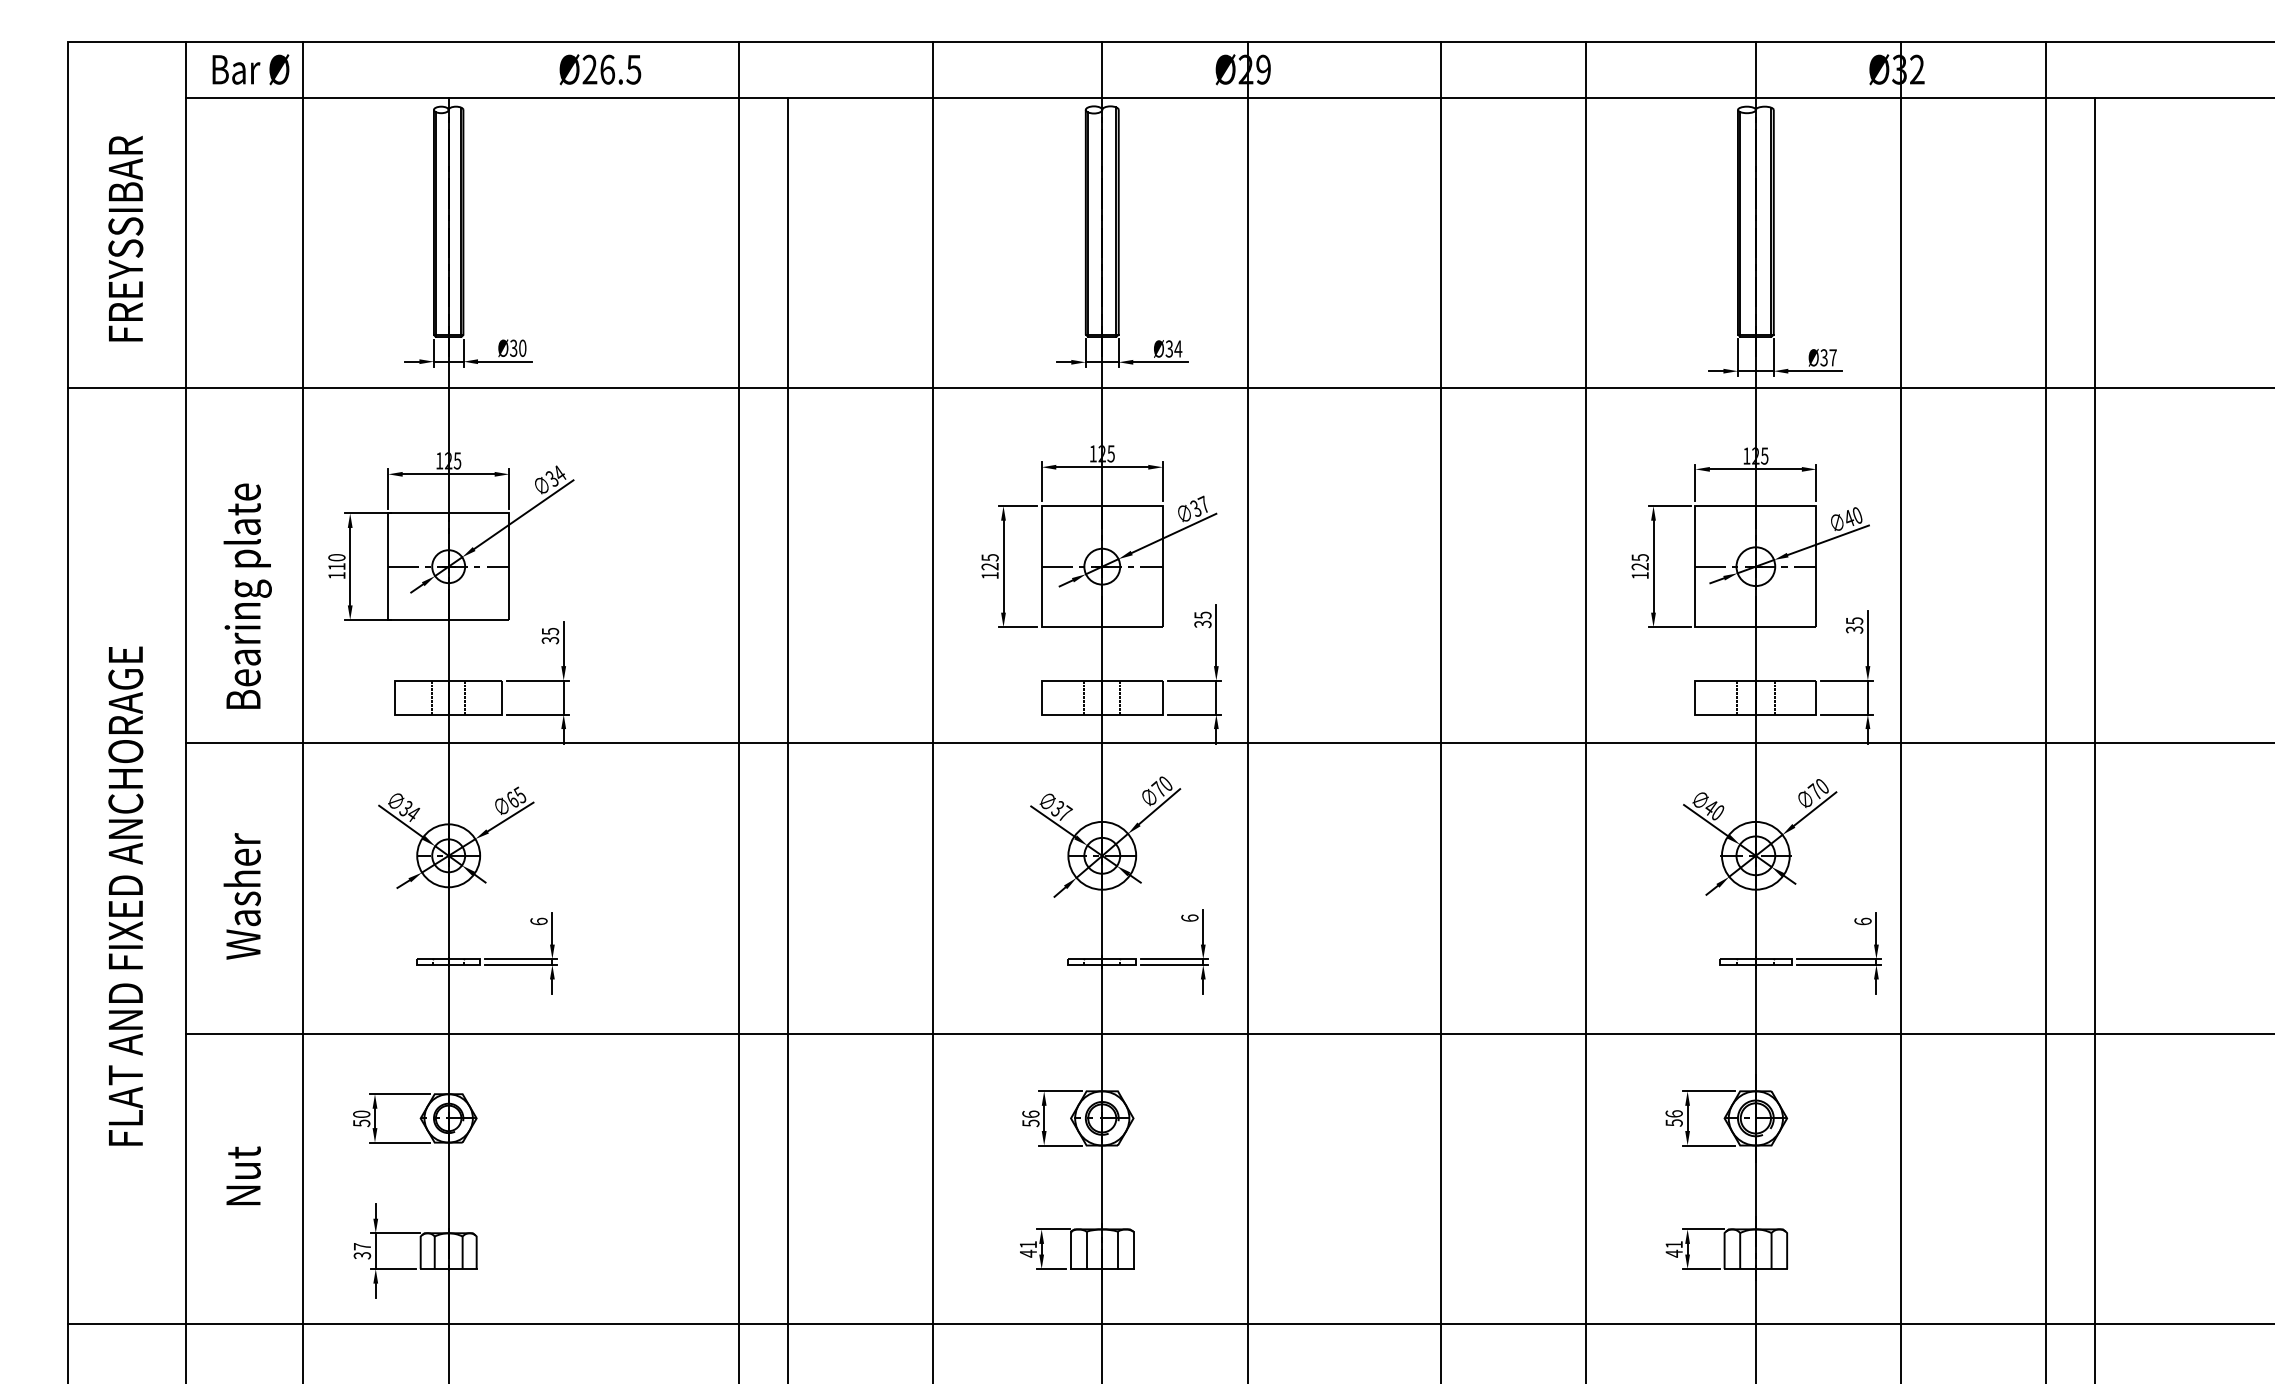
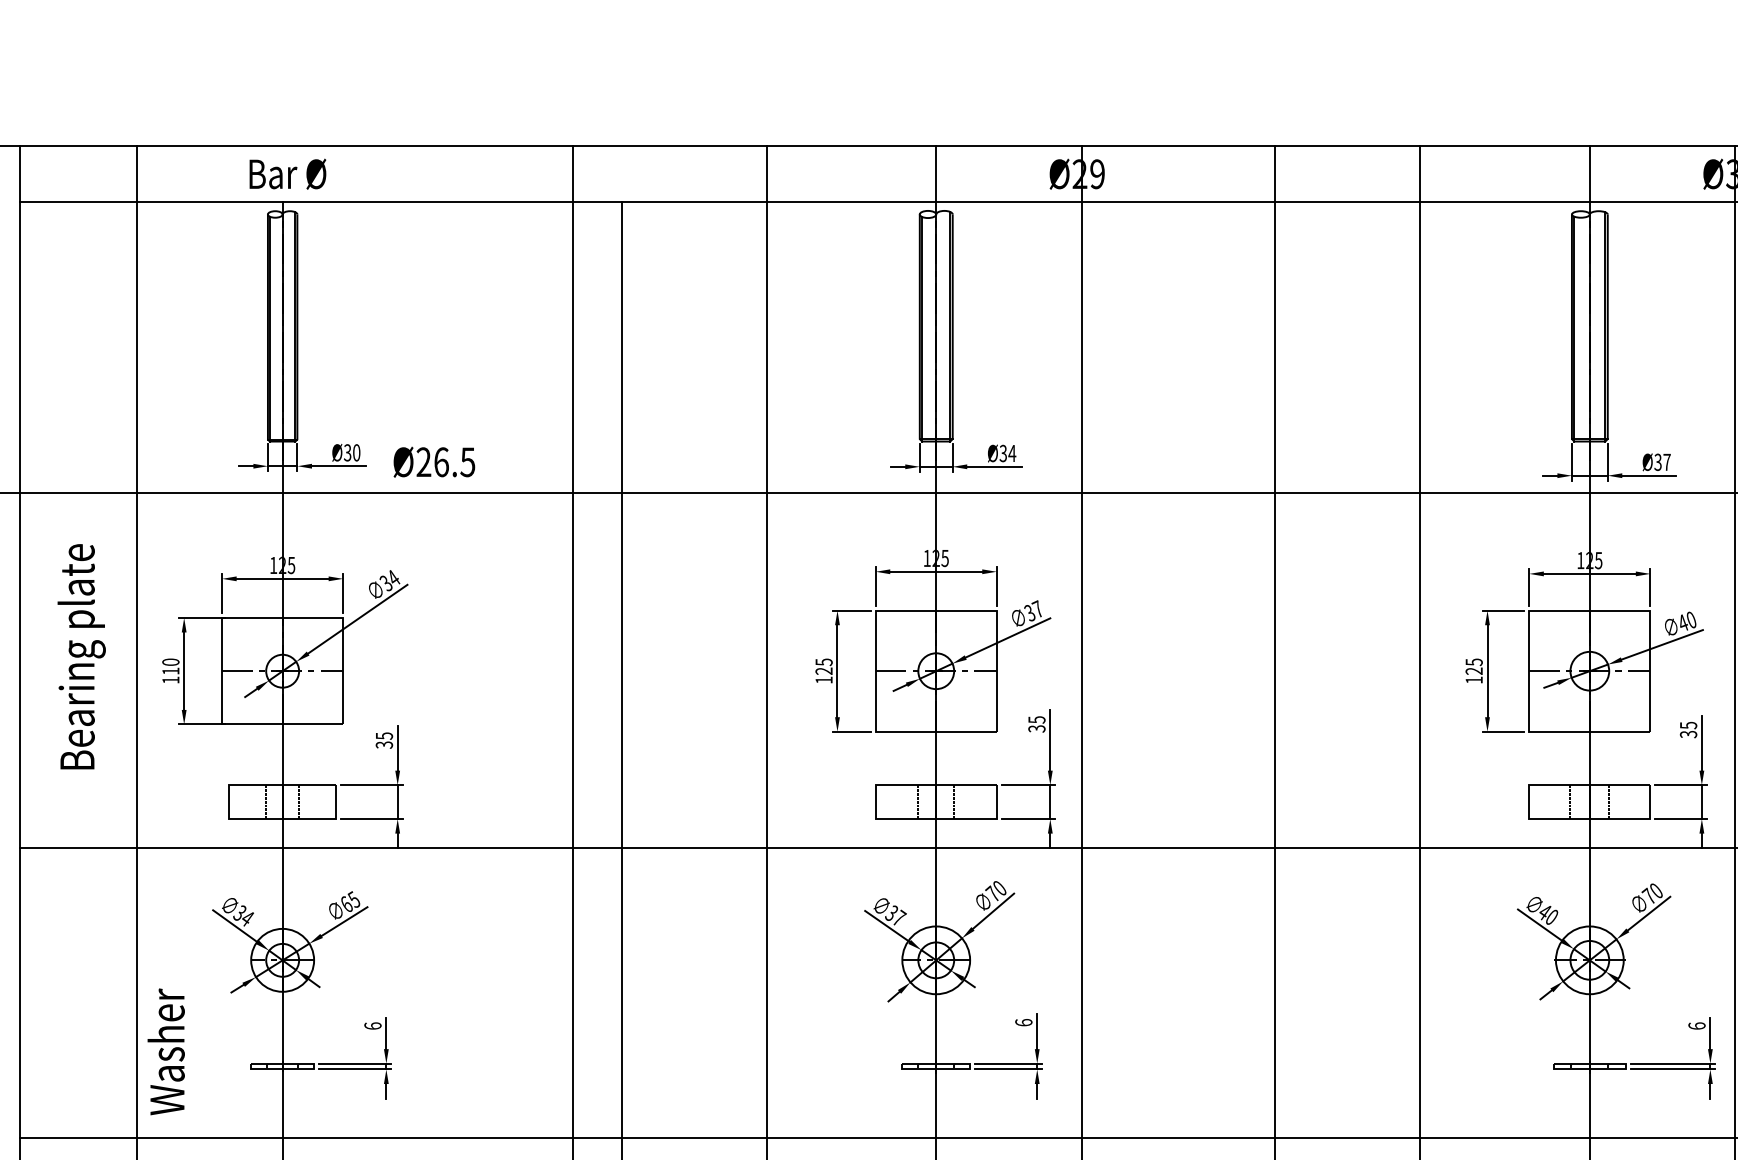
text: (250, 69) -> (287, 174), moved
text: (600, 69) -> (434, 462), moved
text: (247, 595) -> (81, 656), moved
text: (241, 896) -> (165, 1052), moved

